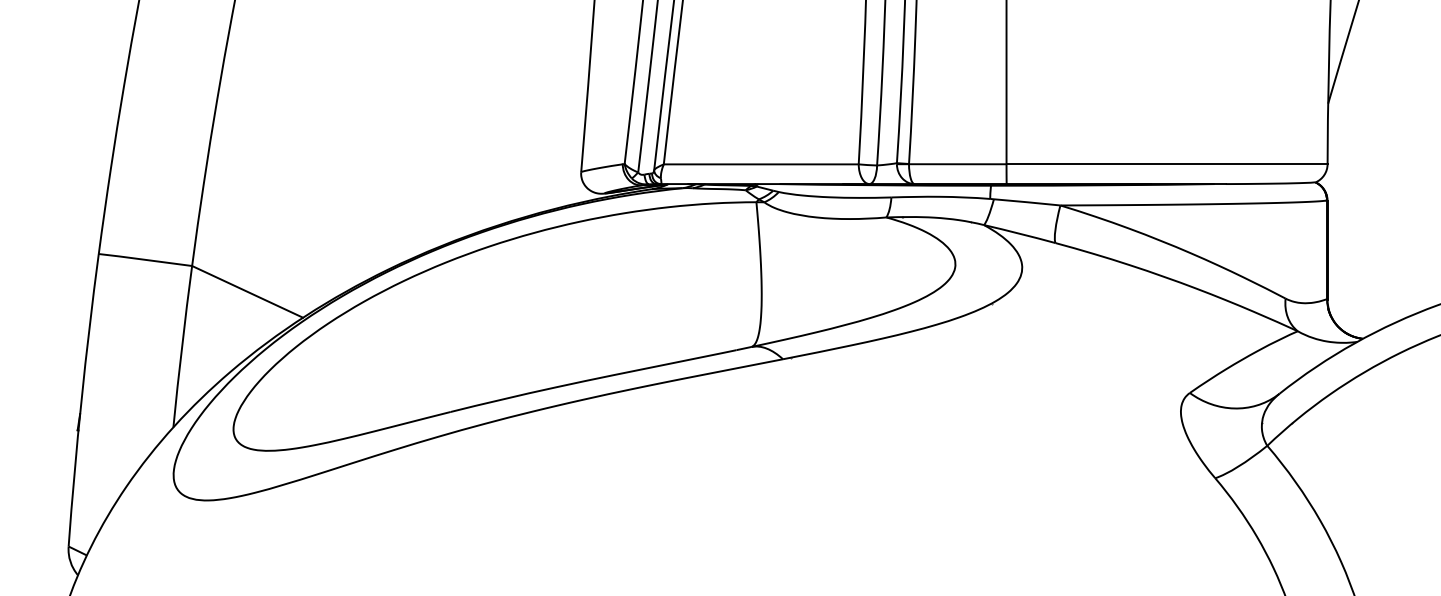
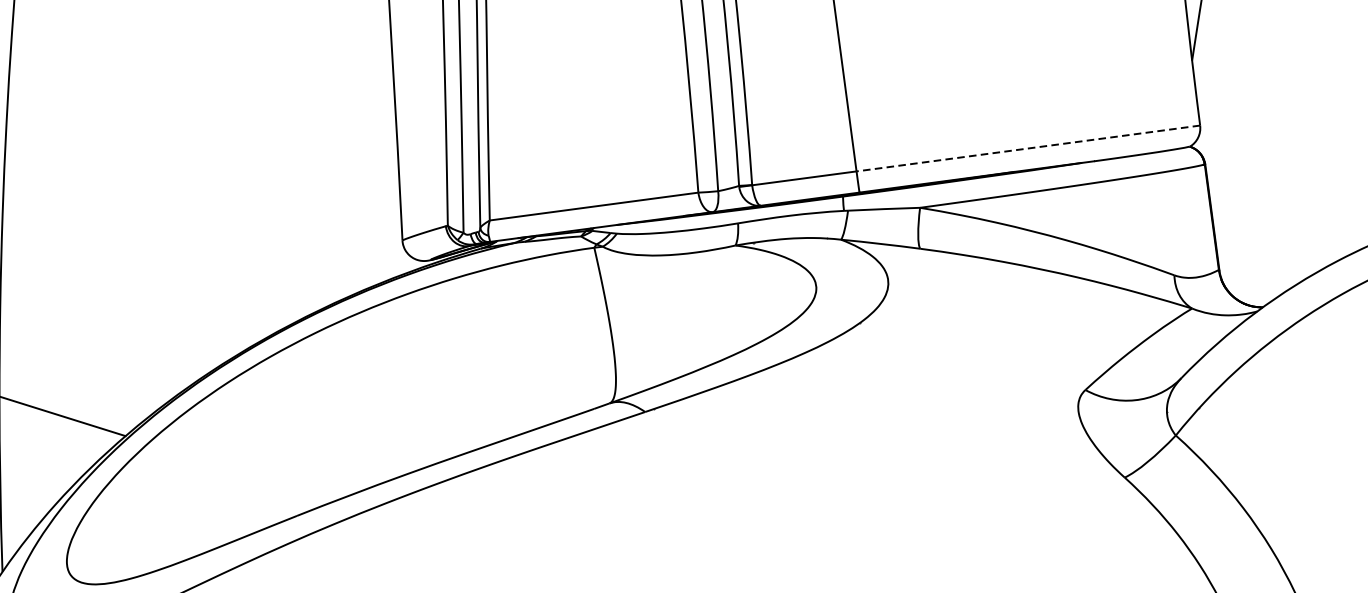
line: (1167, 164) -> (1028, 148), solid -> dashed

